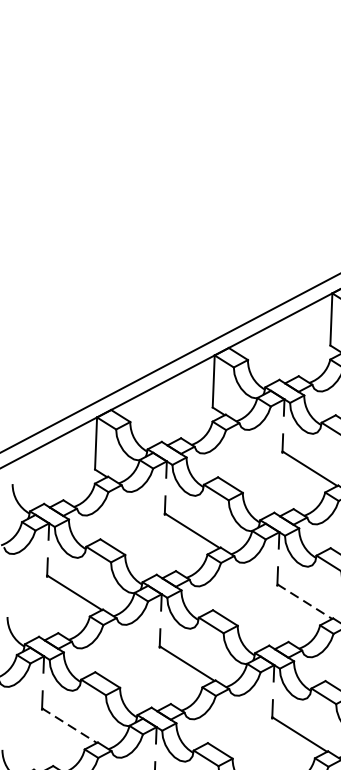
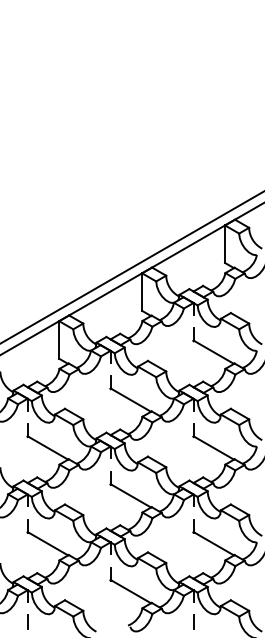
line: (305, 602) -> (214, 448), dashed -> solid
line: (70, 725) -> (48, 543), dashed -> solid

